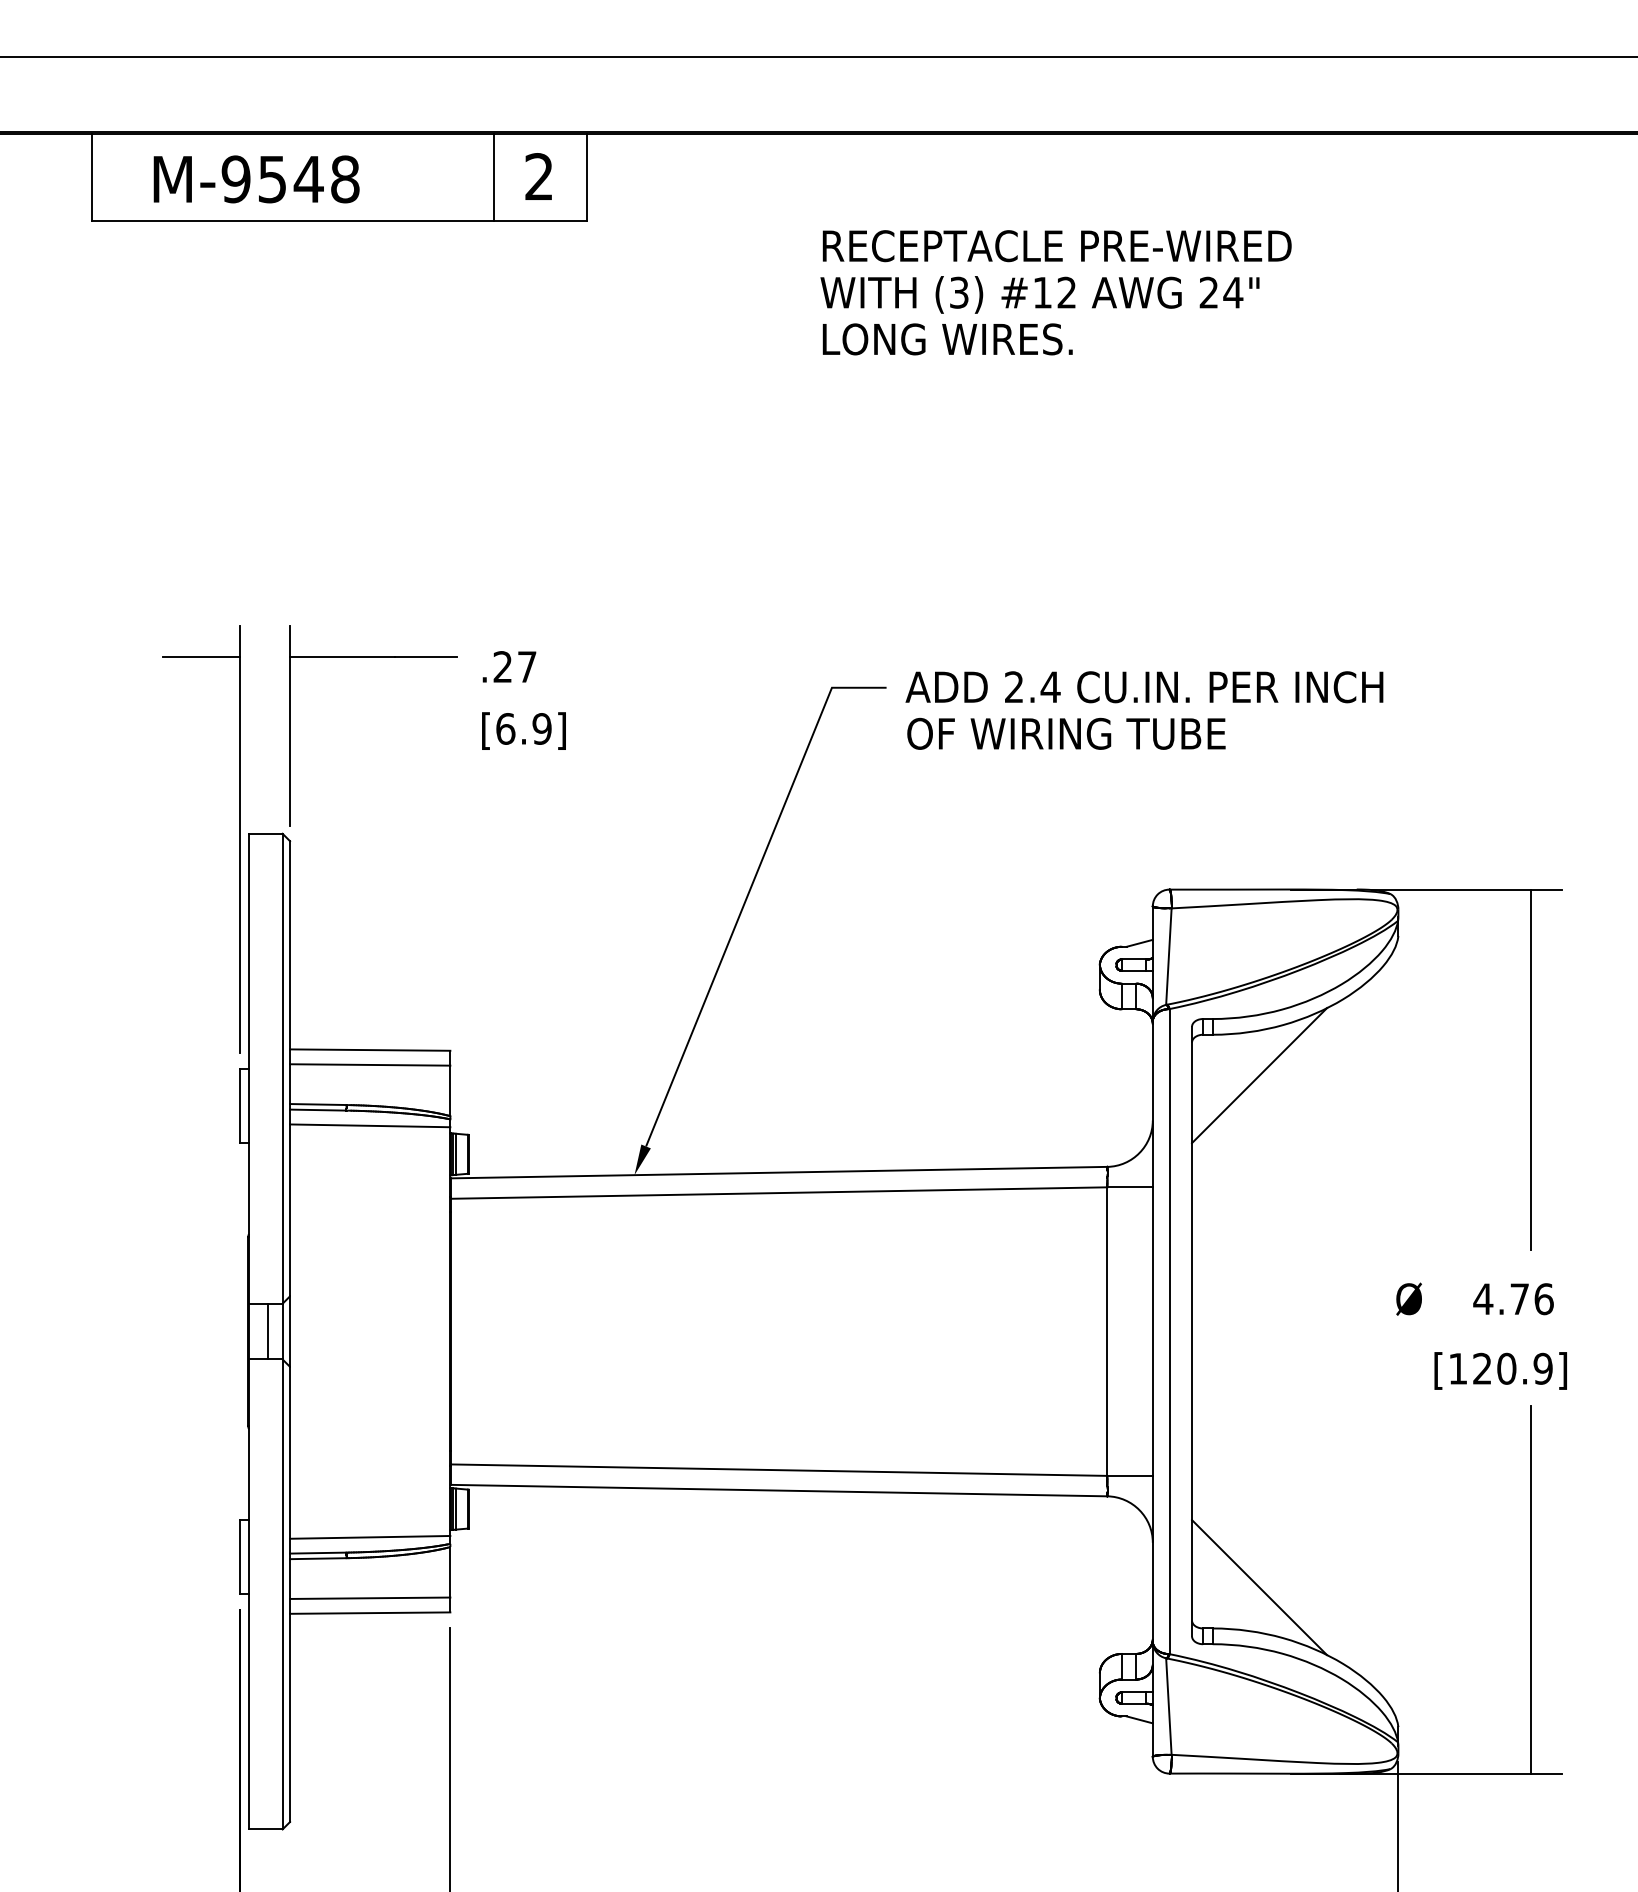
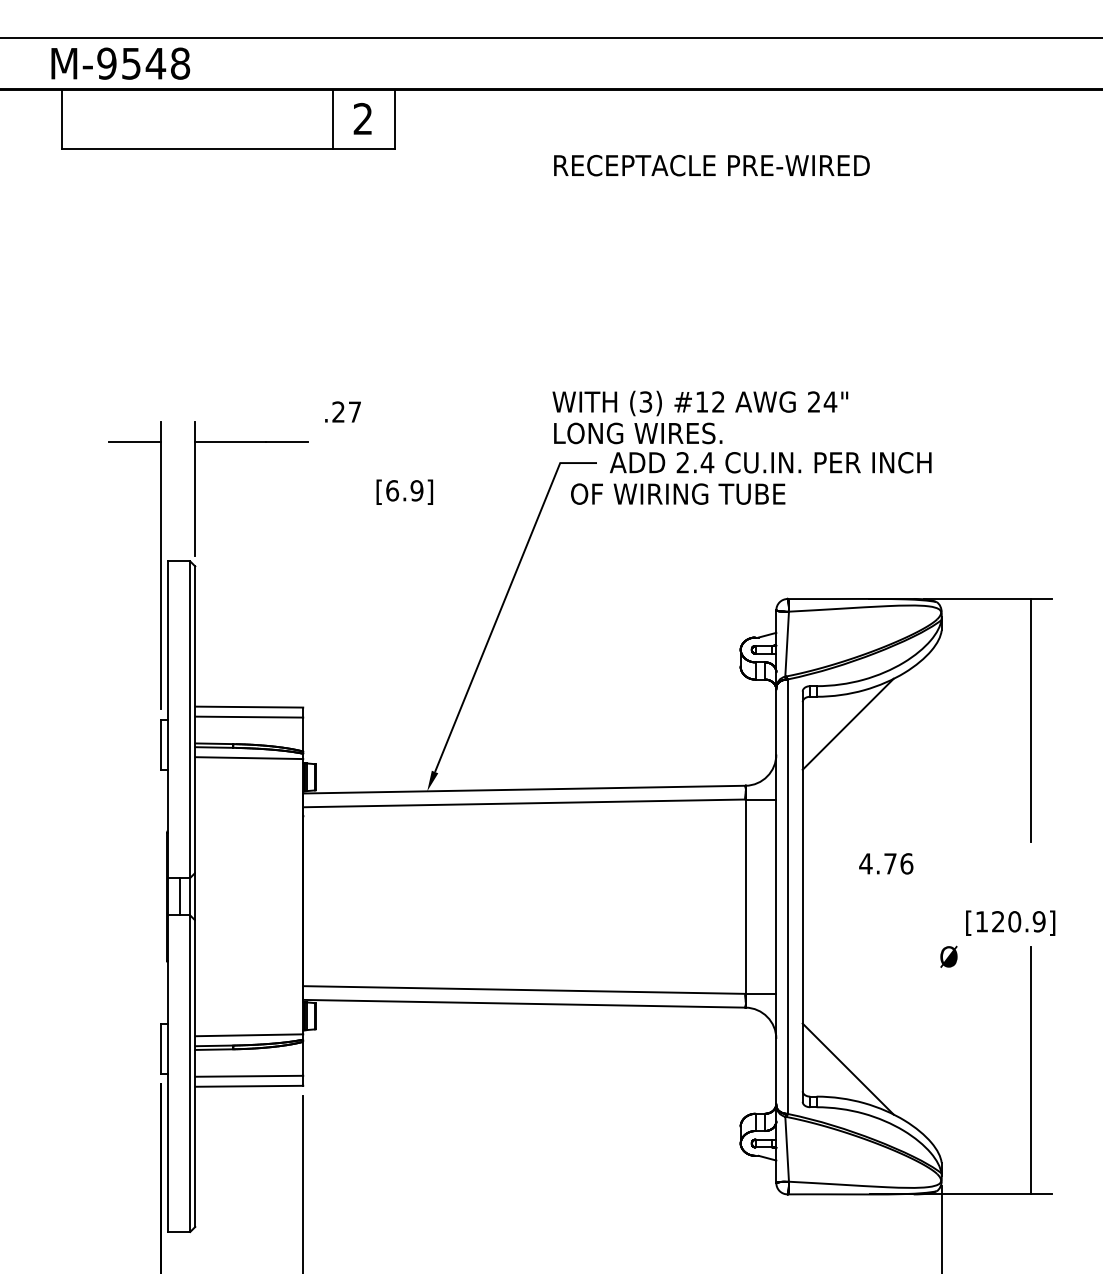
text: (256, 179) -> (120, 63), moved
text: (1040, 315) -> (700, 417), moved
text: (508, 666) -> (342, 411), moved
text: (523, 729) -> (404, 491), moved
text: (1066, 732) -> (678, 493), moved
text: (1408, 1298) -> (948, 956), moved
text: (1513, 1298) -> (886, 863), moved

